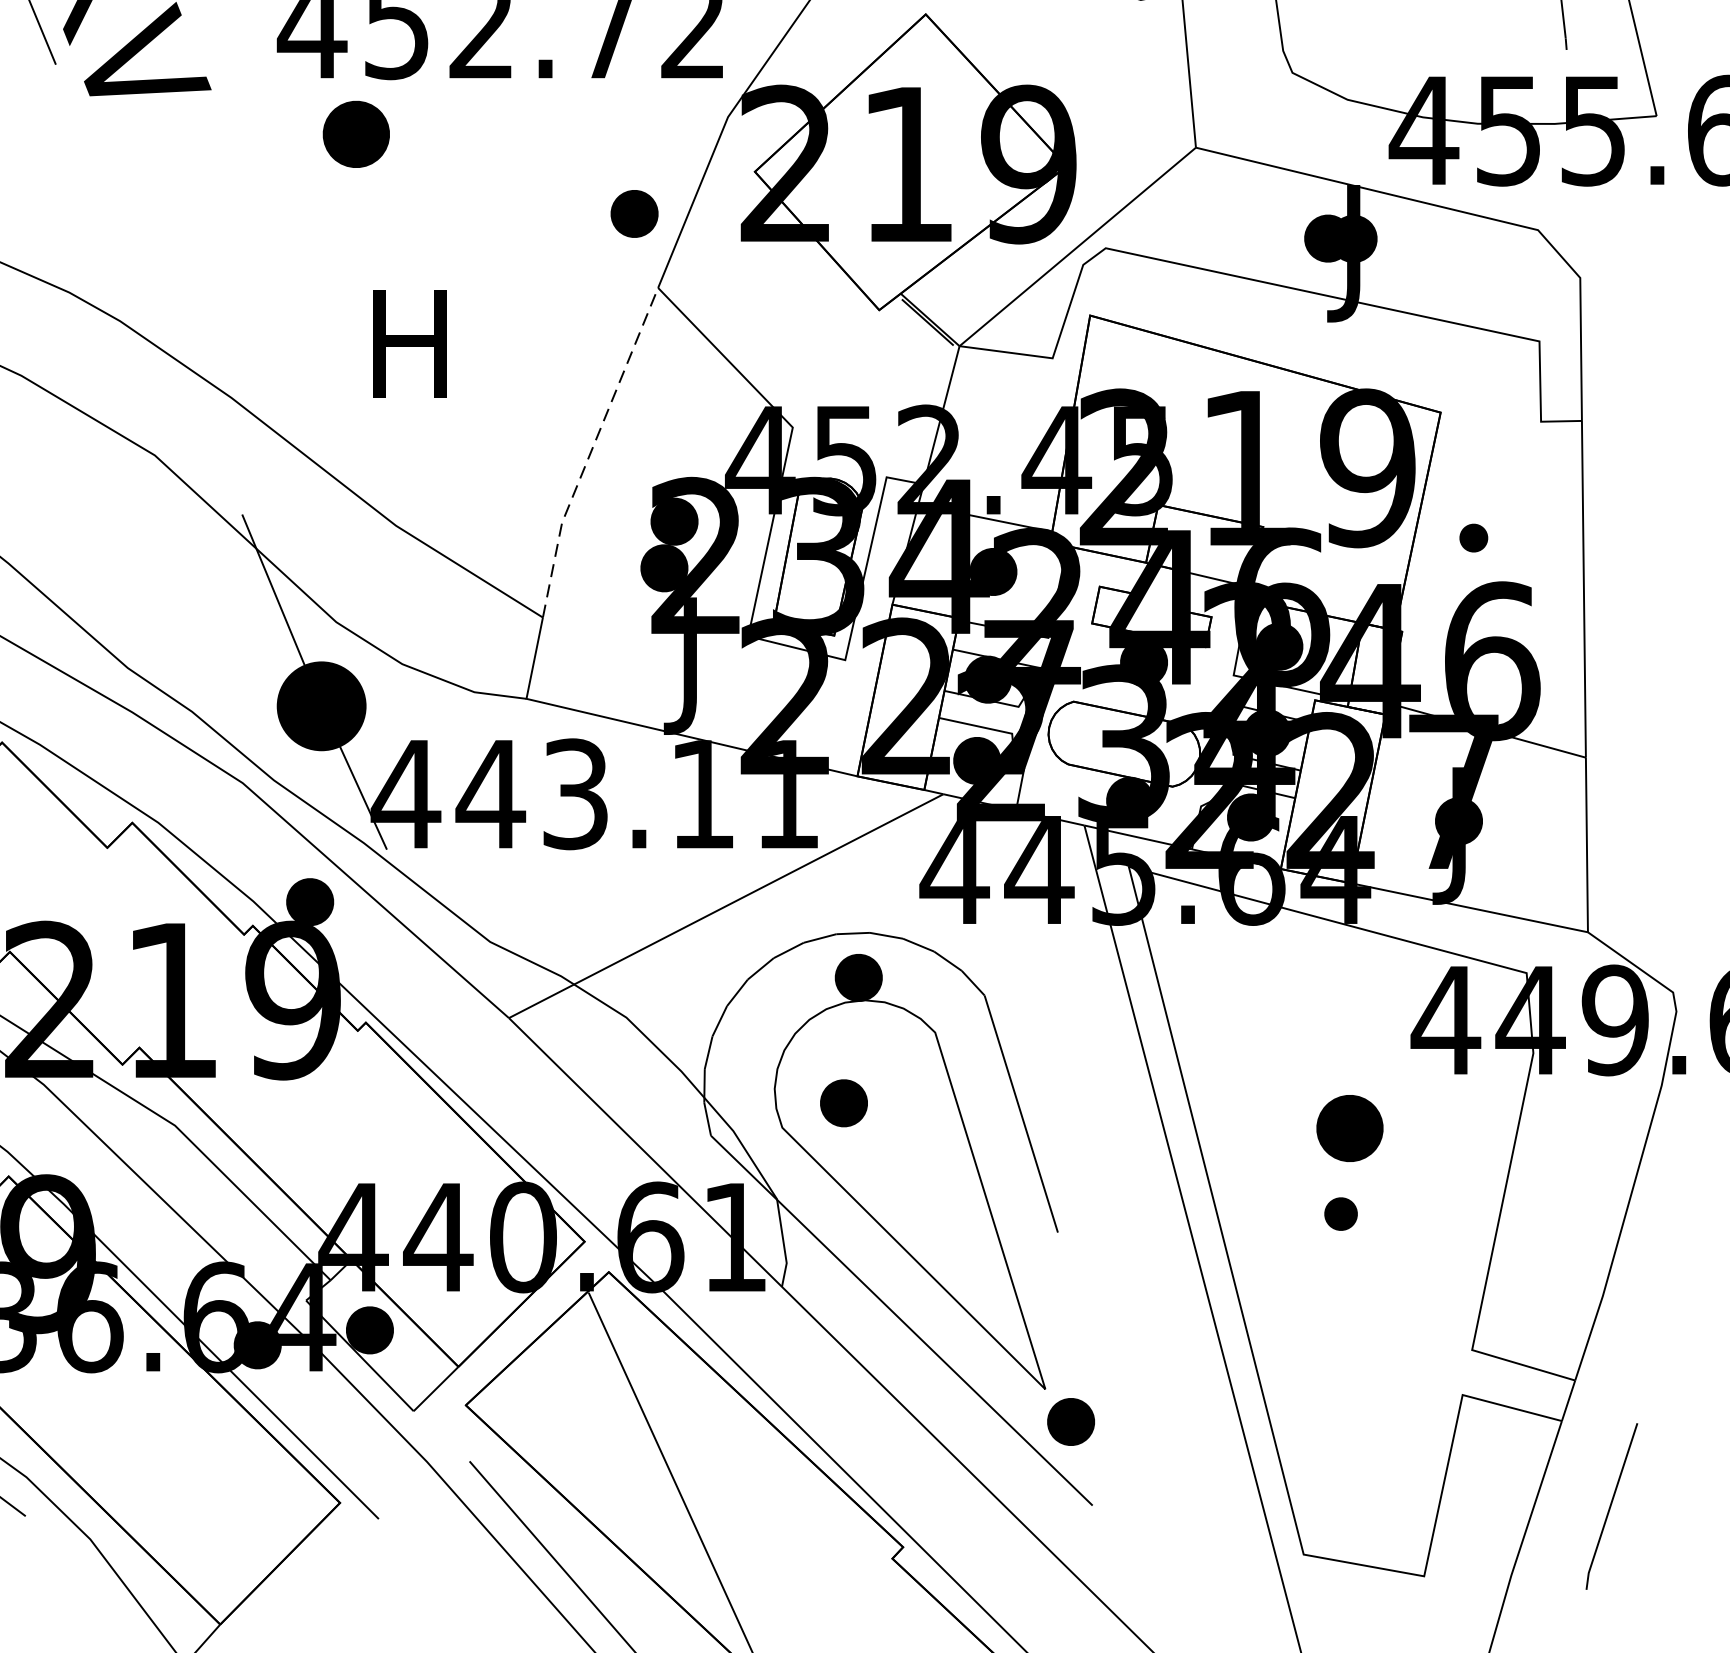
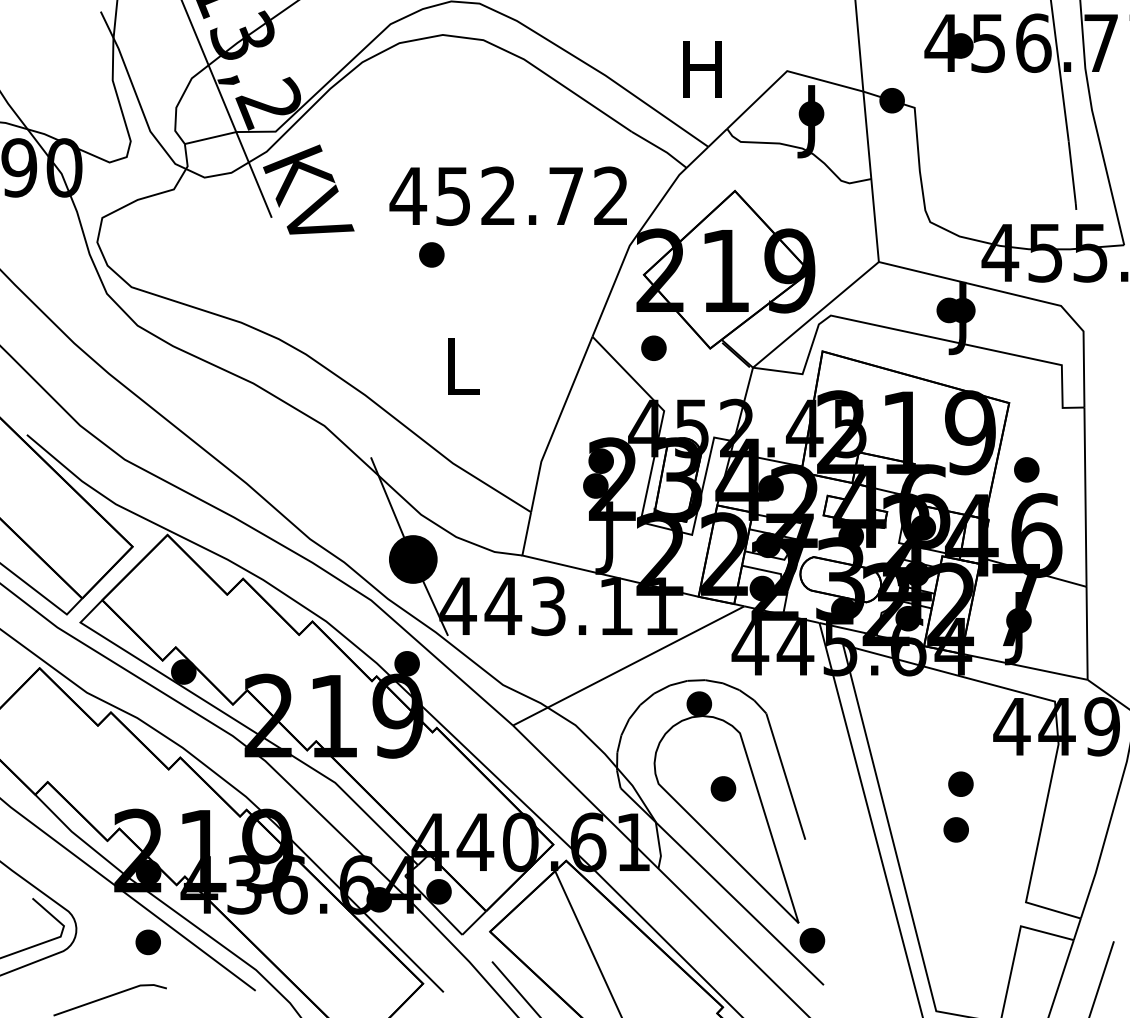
part: (355, 133) -> (431, 254), size x0.71
part: (633, 212) -> (653, 347), moved
text: (410, 343) -> (460, 366), H -> L
line: (592, 450) -> (557, 423), dashed -> solid
part: (1473, 537) -> (1026, 469), size x1.67
part: (844, 1102) -> (723, 788), moved
part: (1349, 1126) -> (960, 783), size x0.71
part: (1339, 1213) -> (955, 829), size x1.43

